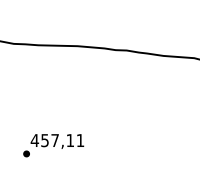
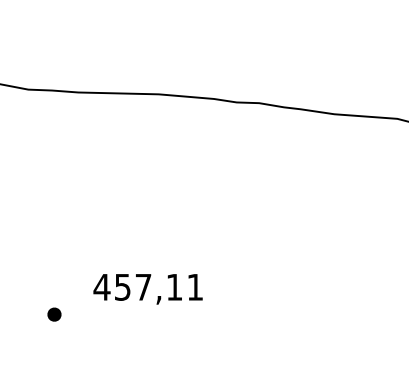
text: (57, 141) -> (148, 289), moved

